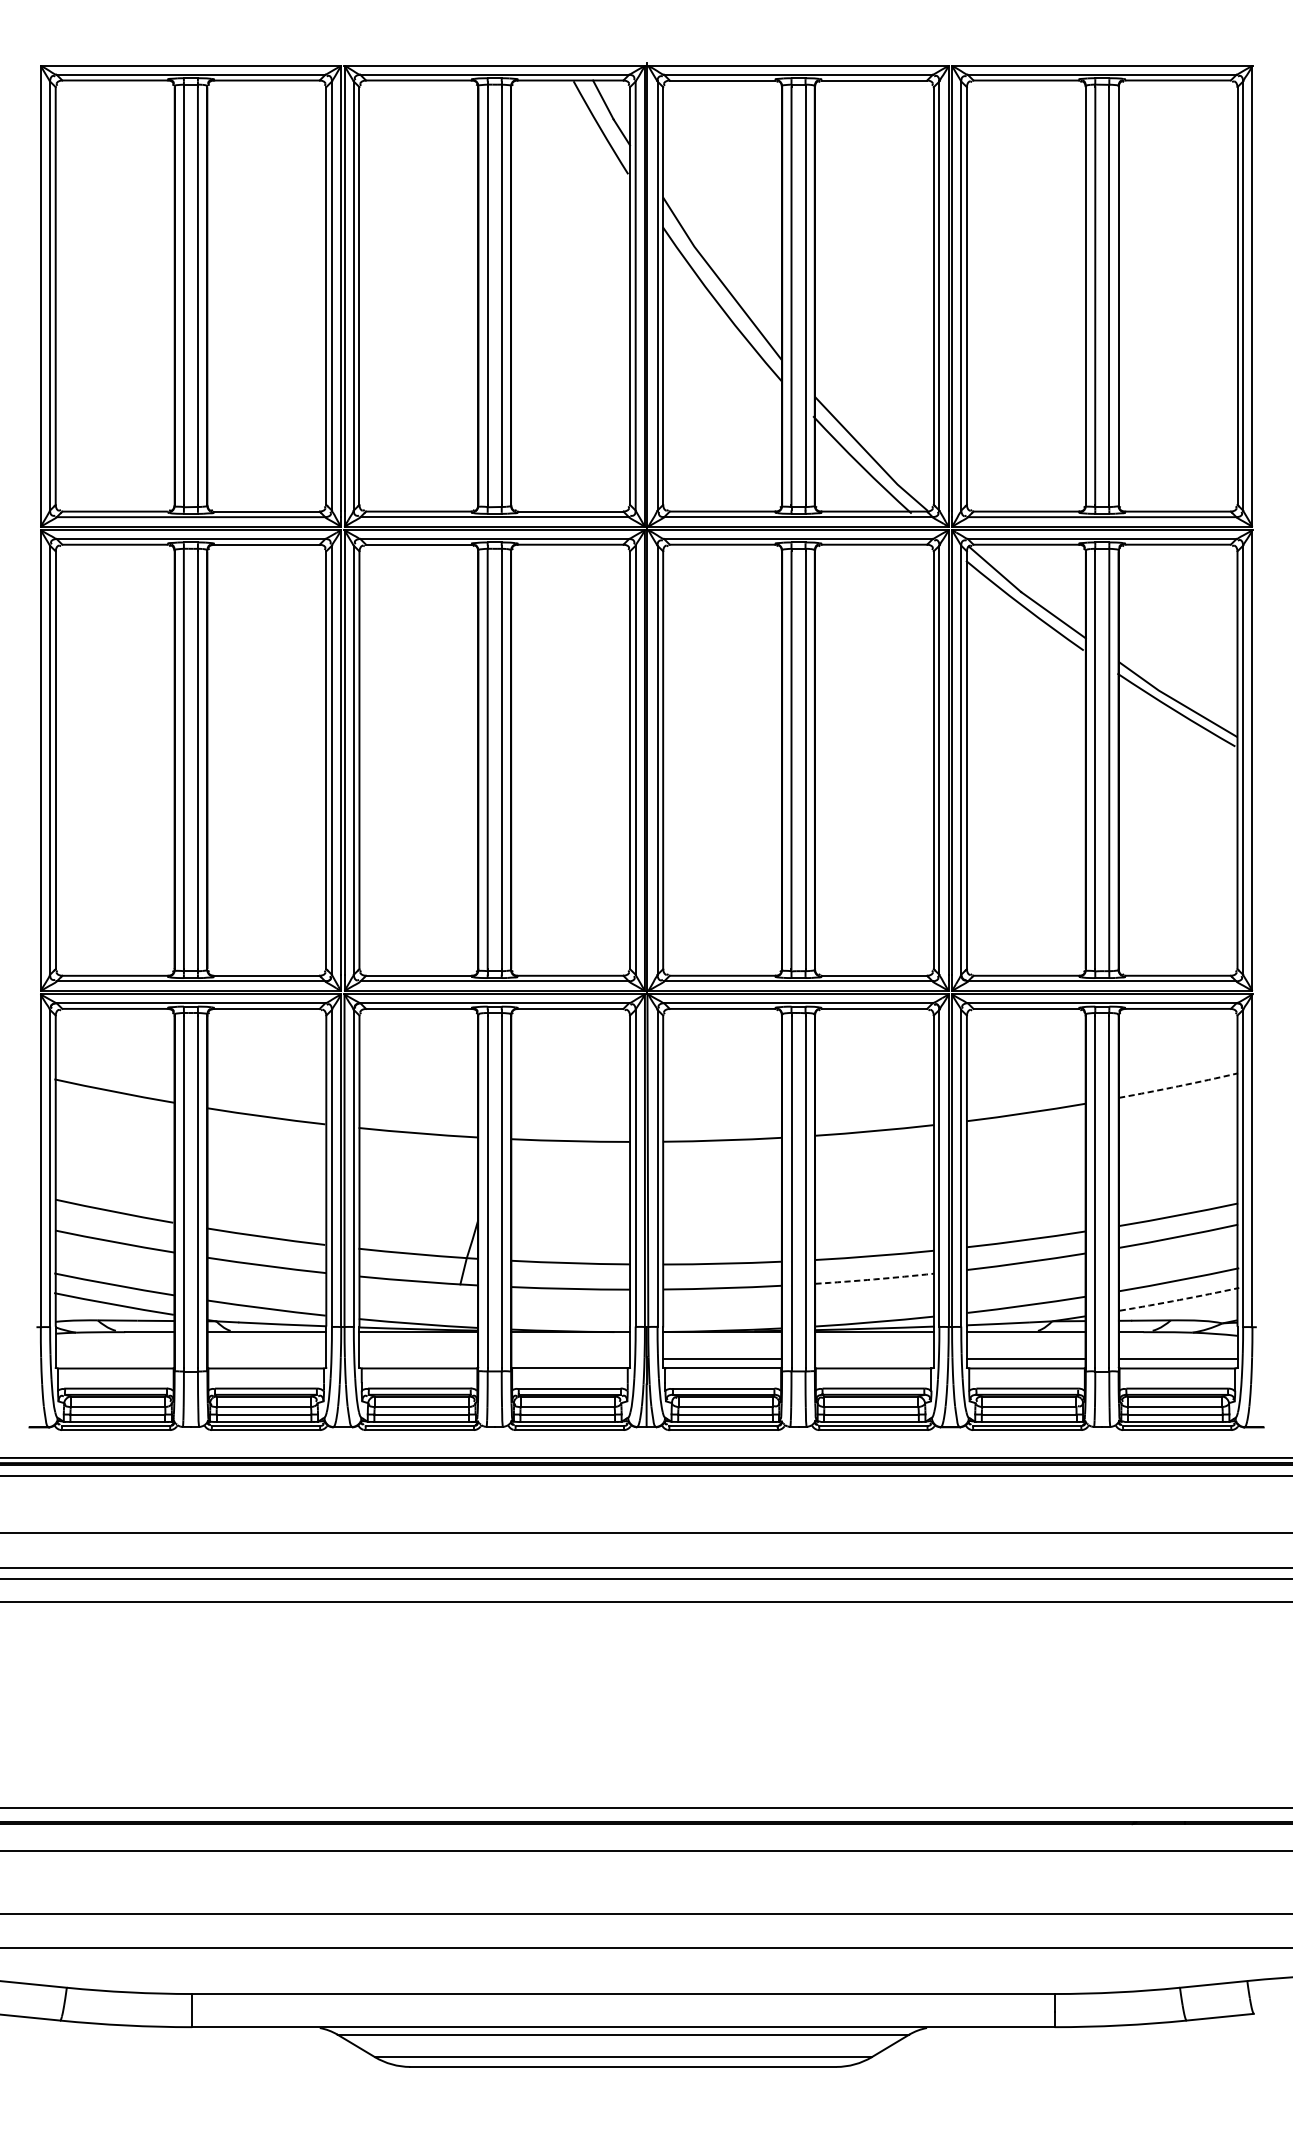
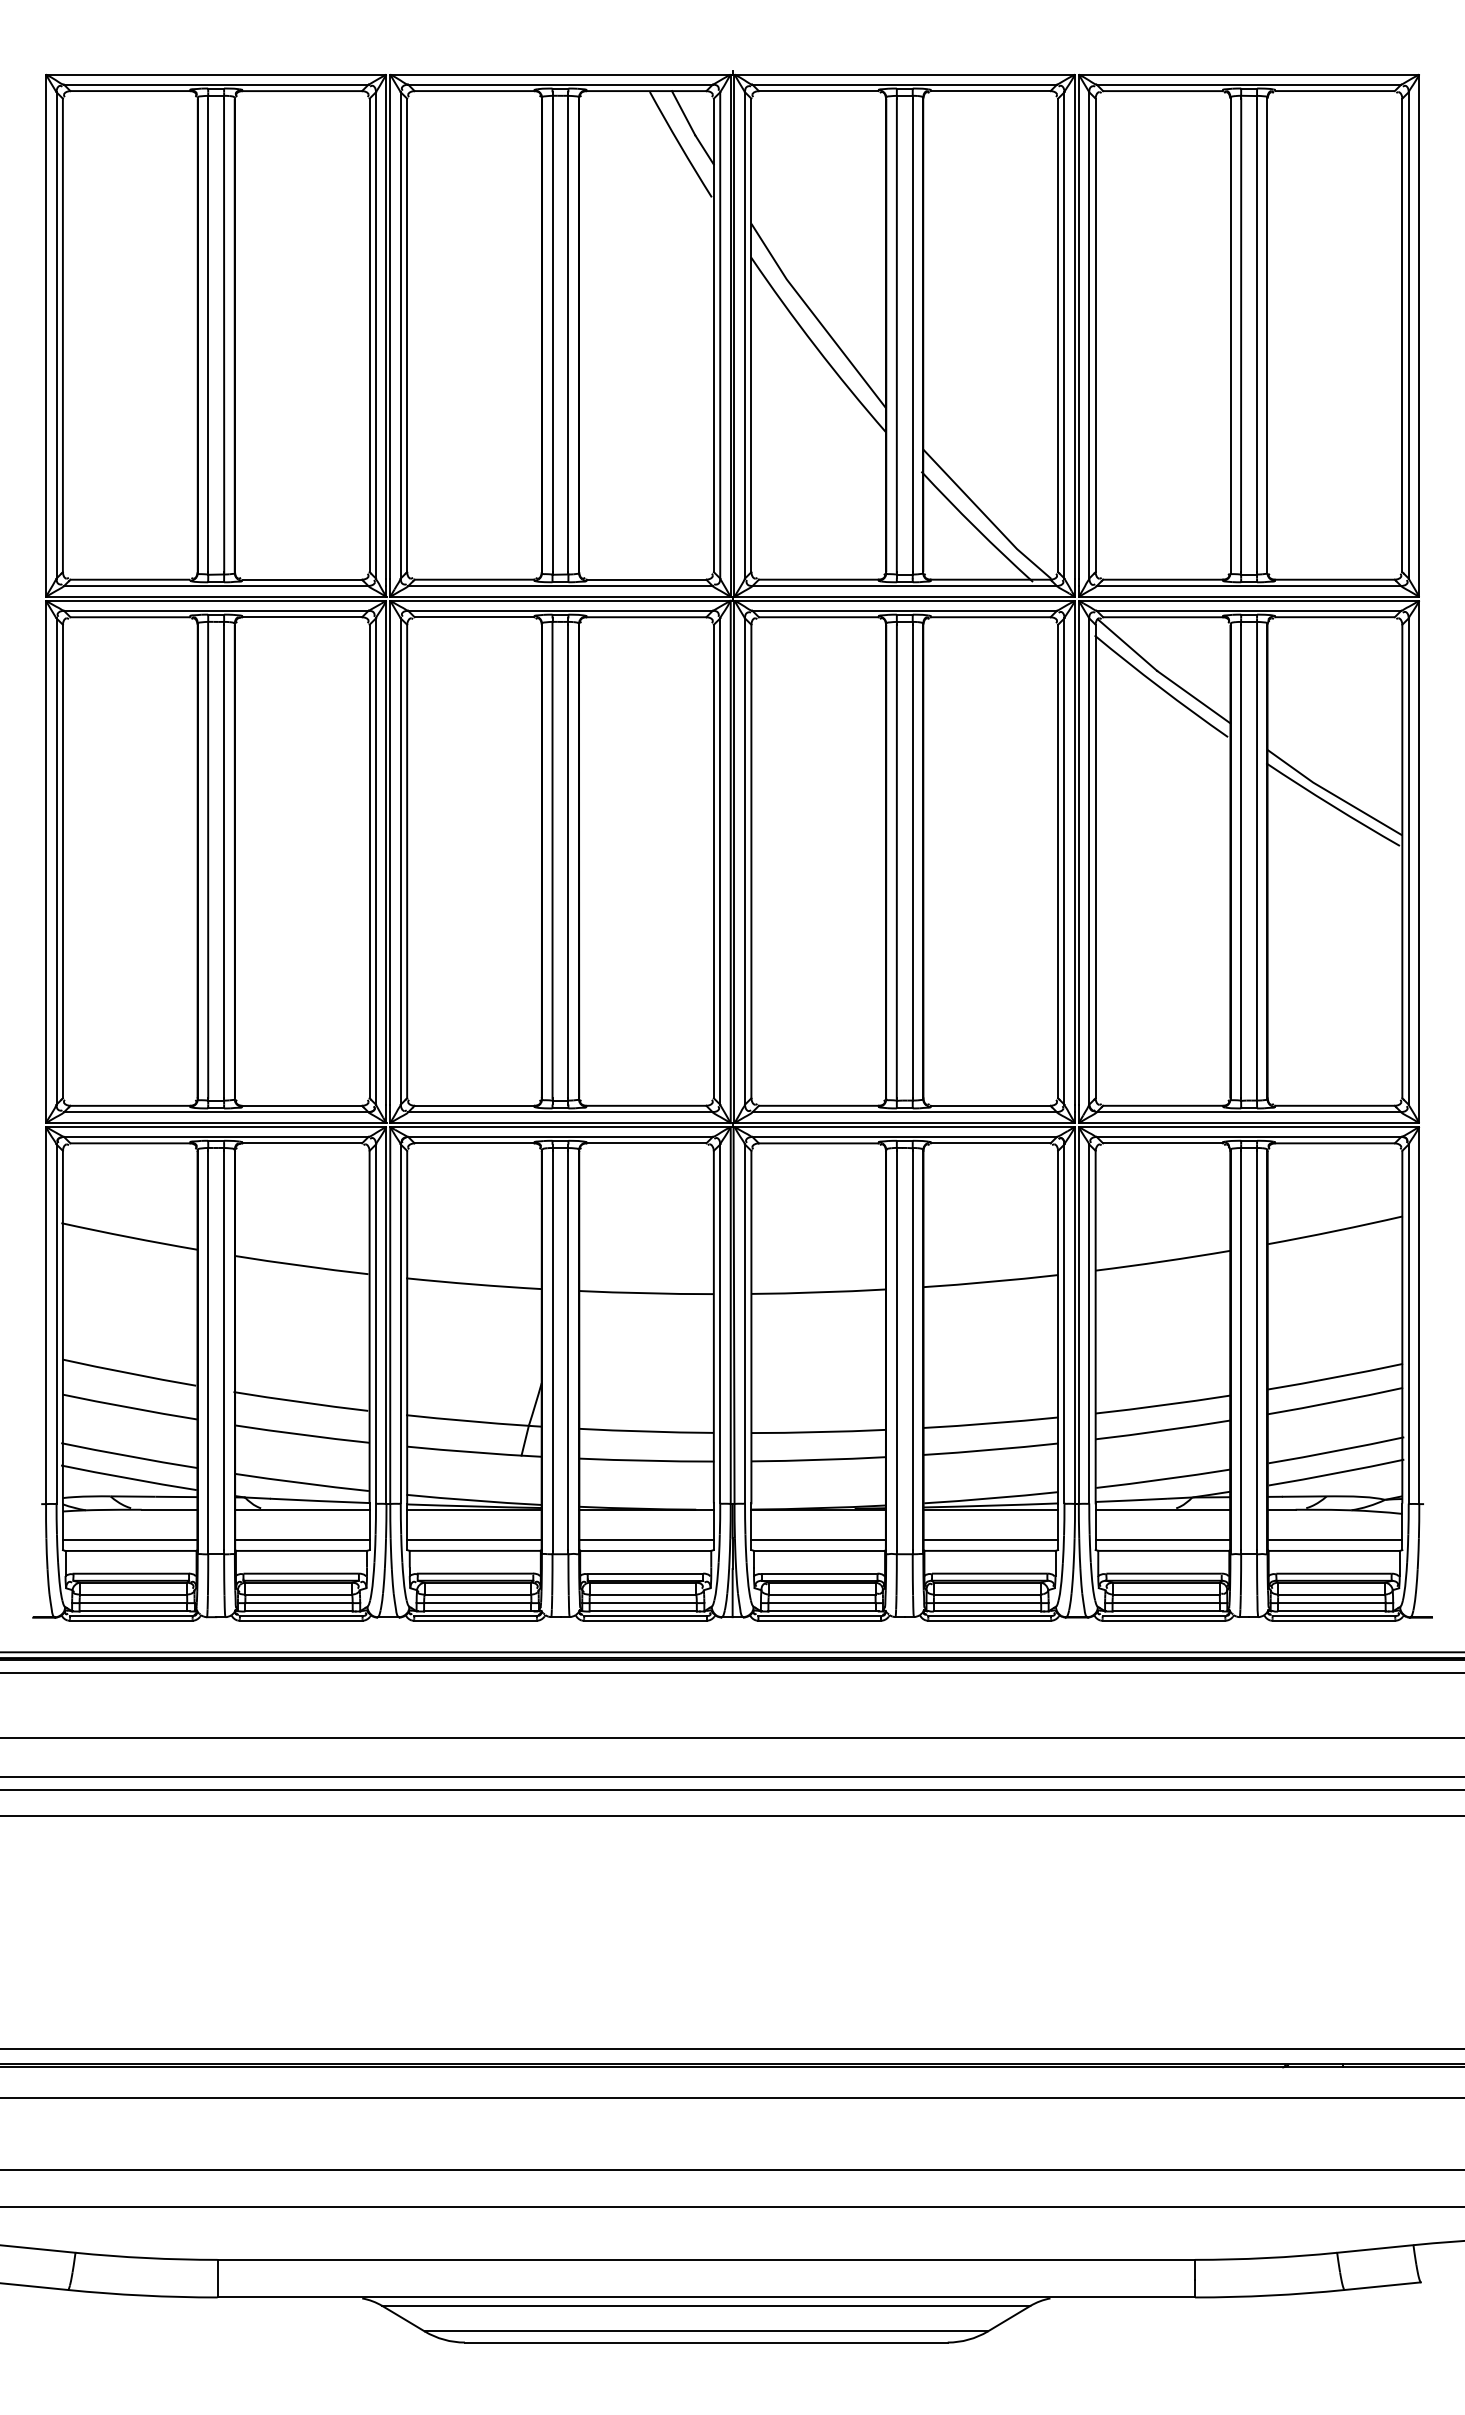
arc: (1178, 1086) -> (1335, 1231), dashed -> solid
arc: (875, 1279) -> (991, 1449), dashed -> solid
arc: (1179, 1300) -> (1336, 1473), dashed -> solid
line: (114, 1358) -> (129, 1539), added
line: (267, 1358) -> (302, 1539), added
line: (417, 1358) -> (473, 1539), added
line: (570, 1358) -> (646, 1539), added
line: (874, 1358) -> (990, 1539), added

